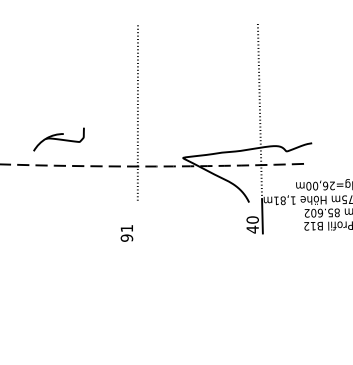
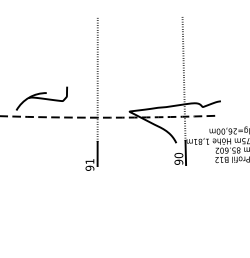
part: (58, 139) -> (41, 98), size x1.43
line: (137, 217) -> (97, 153), added
text: (252, 229) -> (178, 162), 40 -> 90

